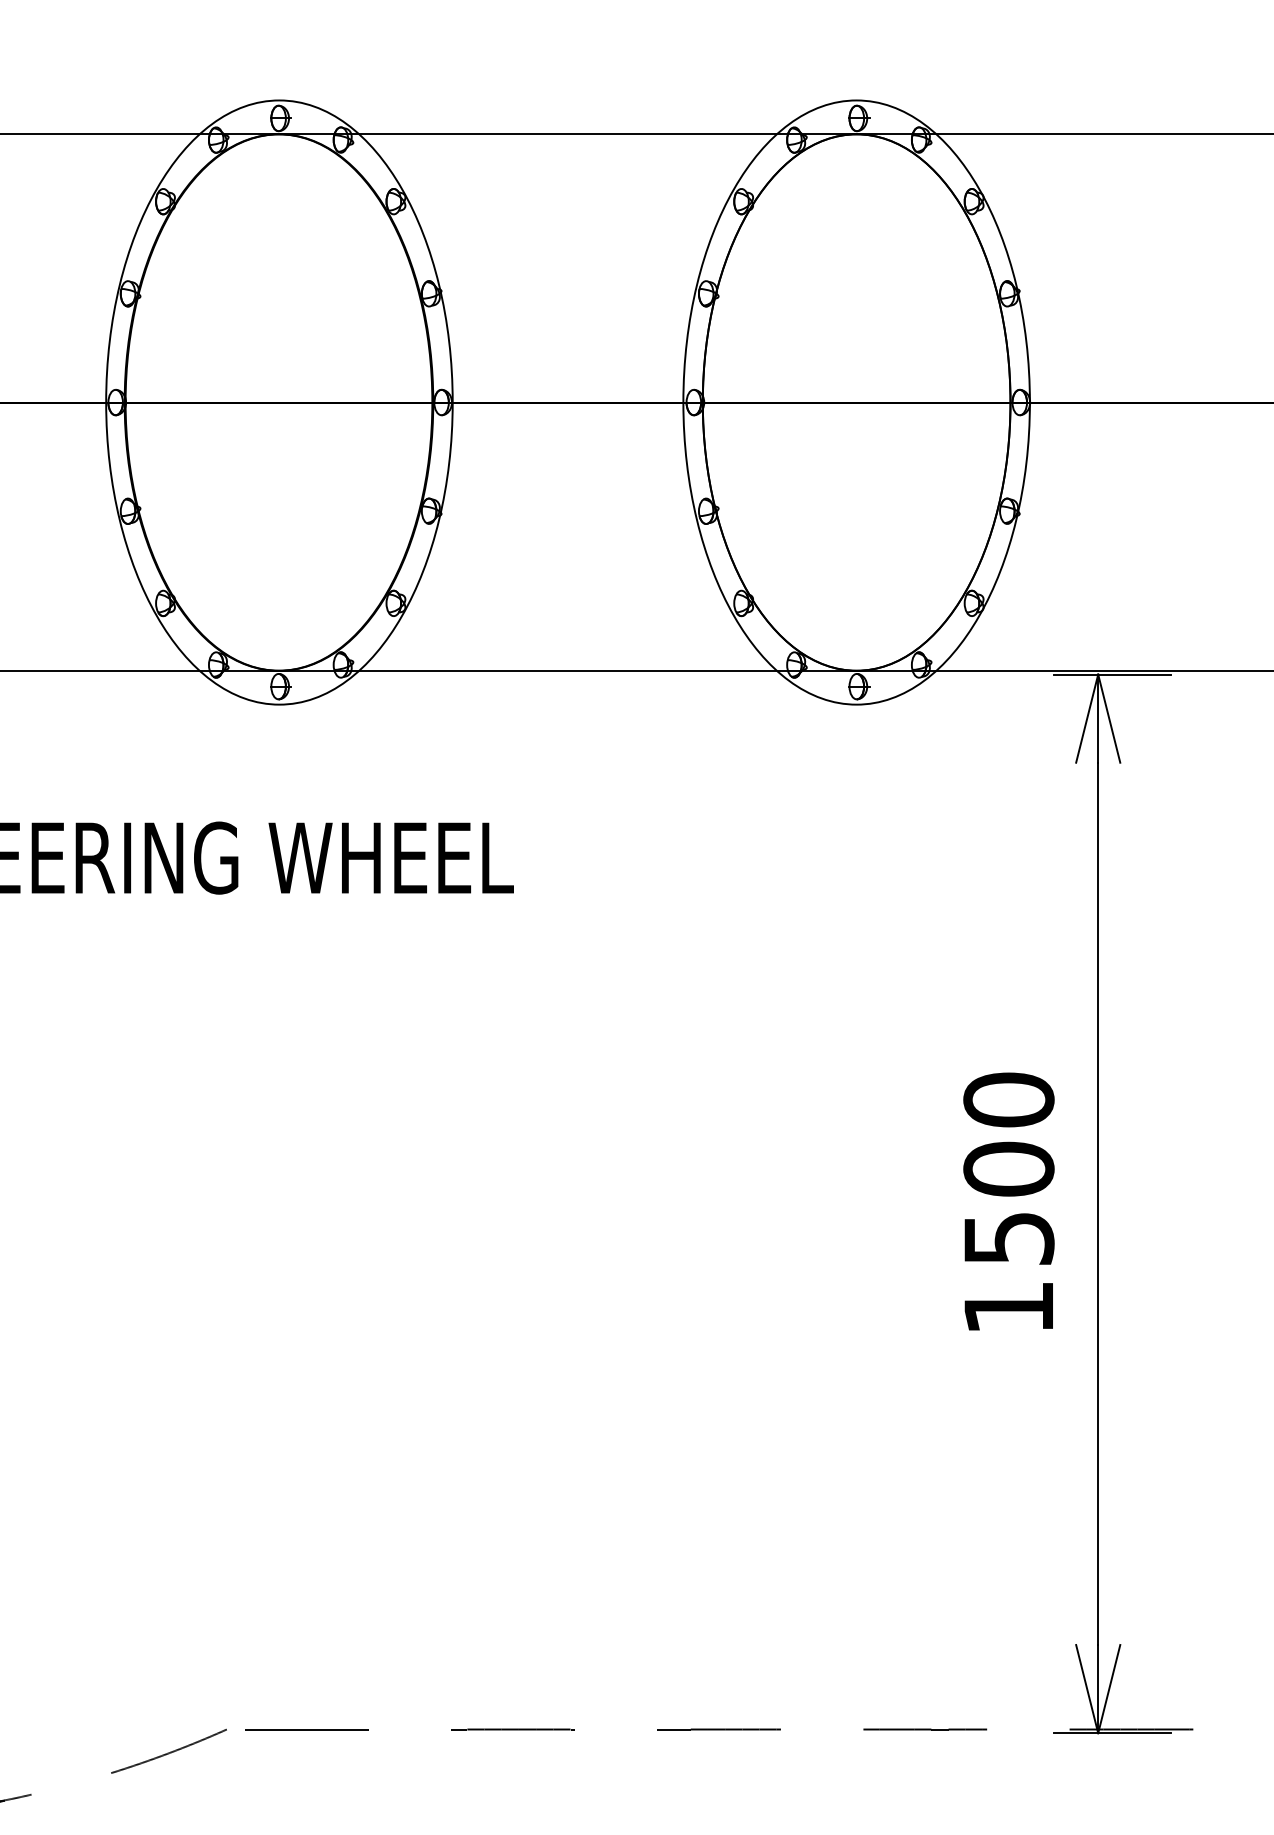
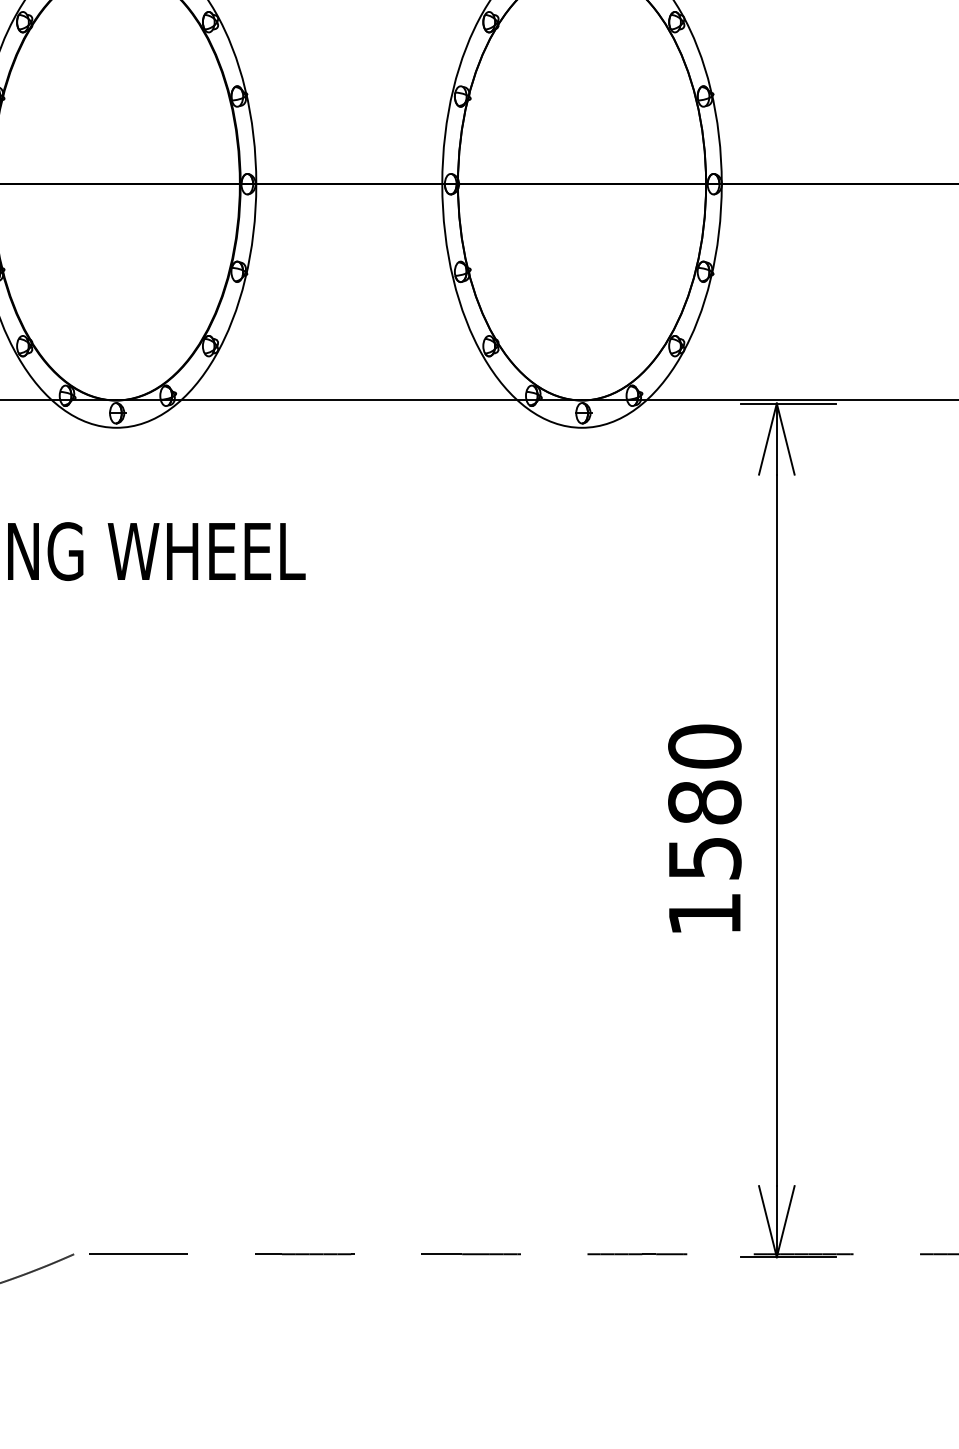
text: (1008, 1168) -> (704, 801), 1500 -> 1580

